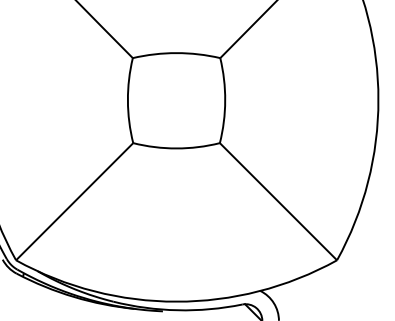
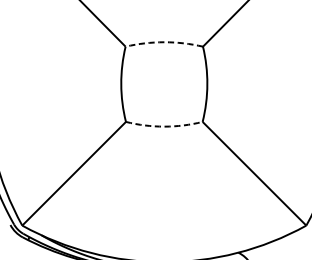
arc: (176, 53) -> (164, 42), solid -> dashed
arc: (176, 148) -> (164, 126), solid -> dashed

